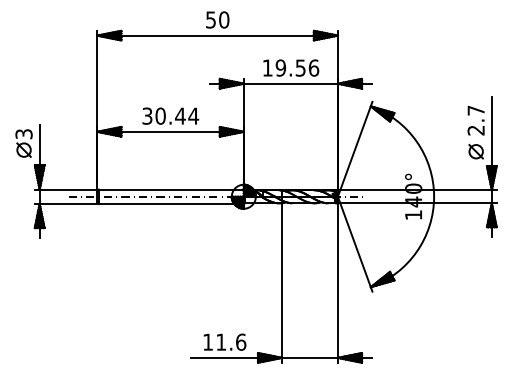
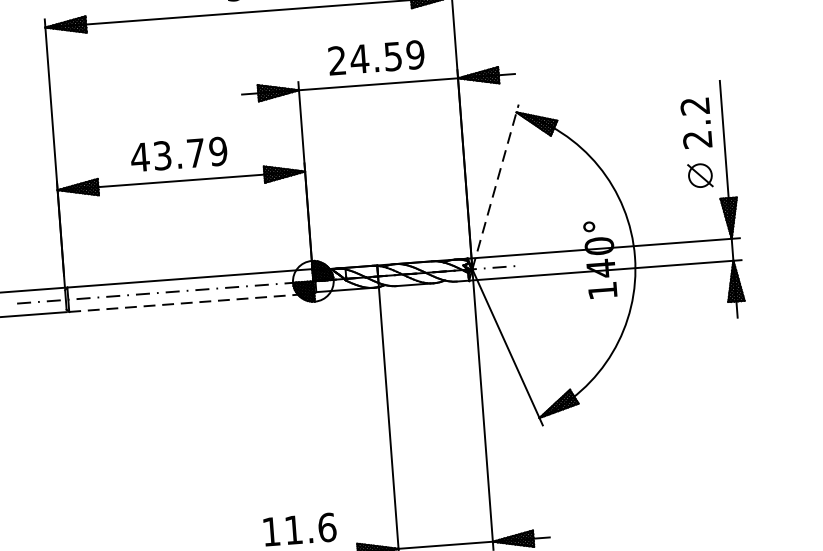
text: (290, 67) -> (375, 56), 19.56 -> 24.59
text: (475, 110) -> (693, 106), 2.7 -> 2.2
text: (170, 115) -> (179, 153), 30.44 -> 43.79
line: (355, 148) -> (495, 185), solid -> dashed
line: (171, 203) -> (191, 301), solid -> dashed

